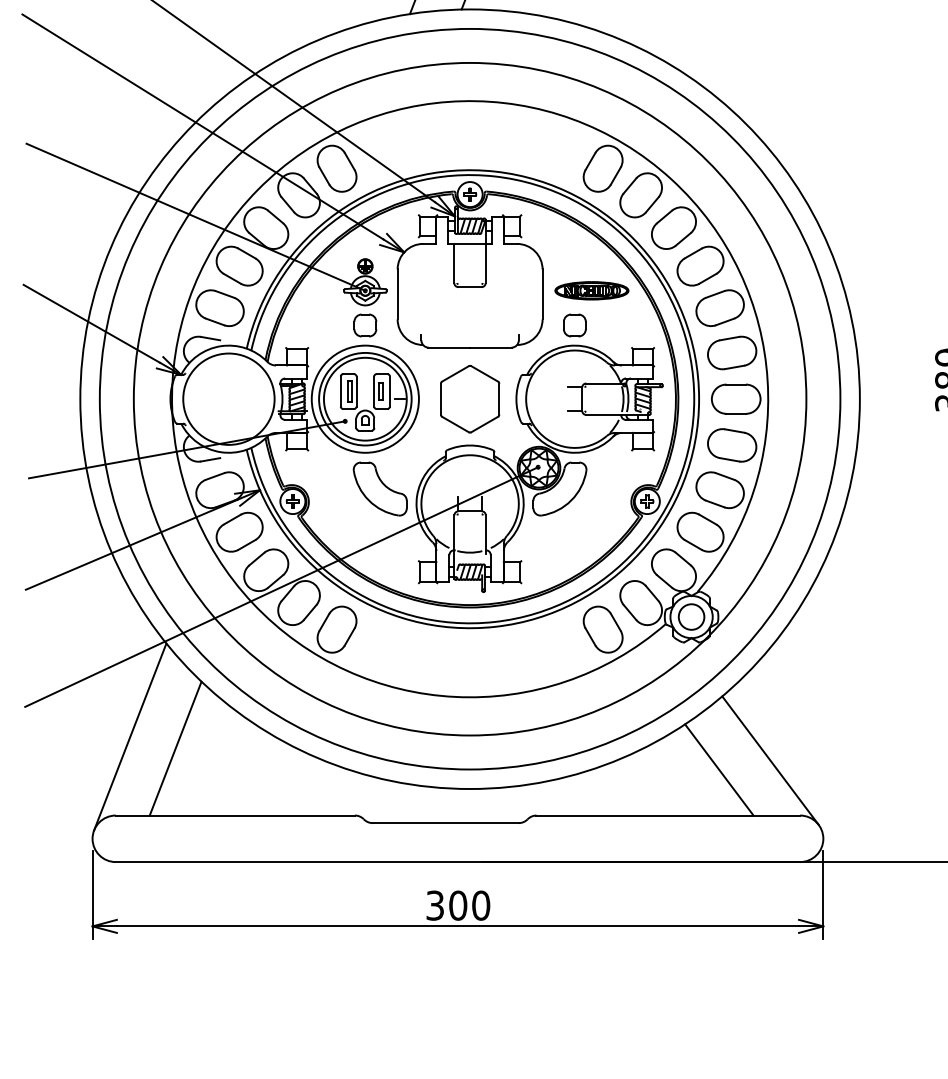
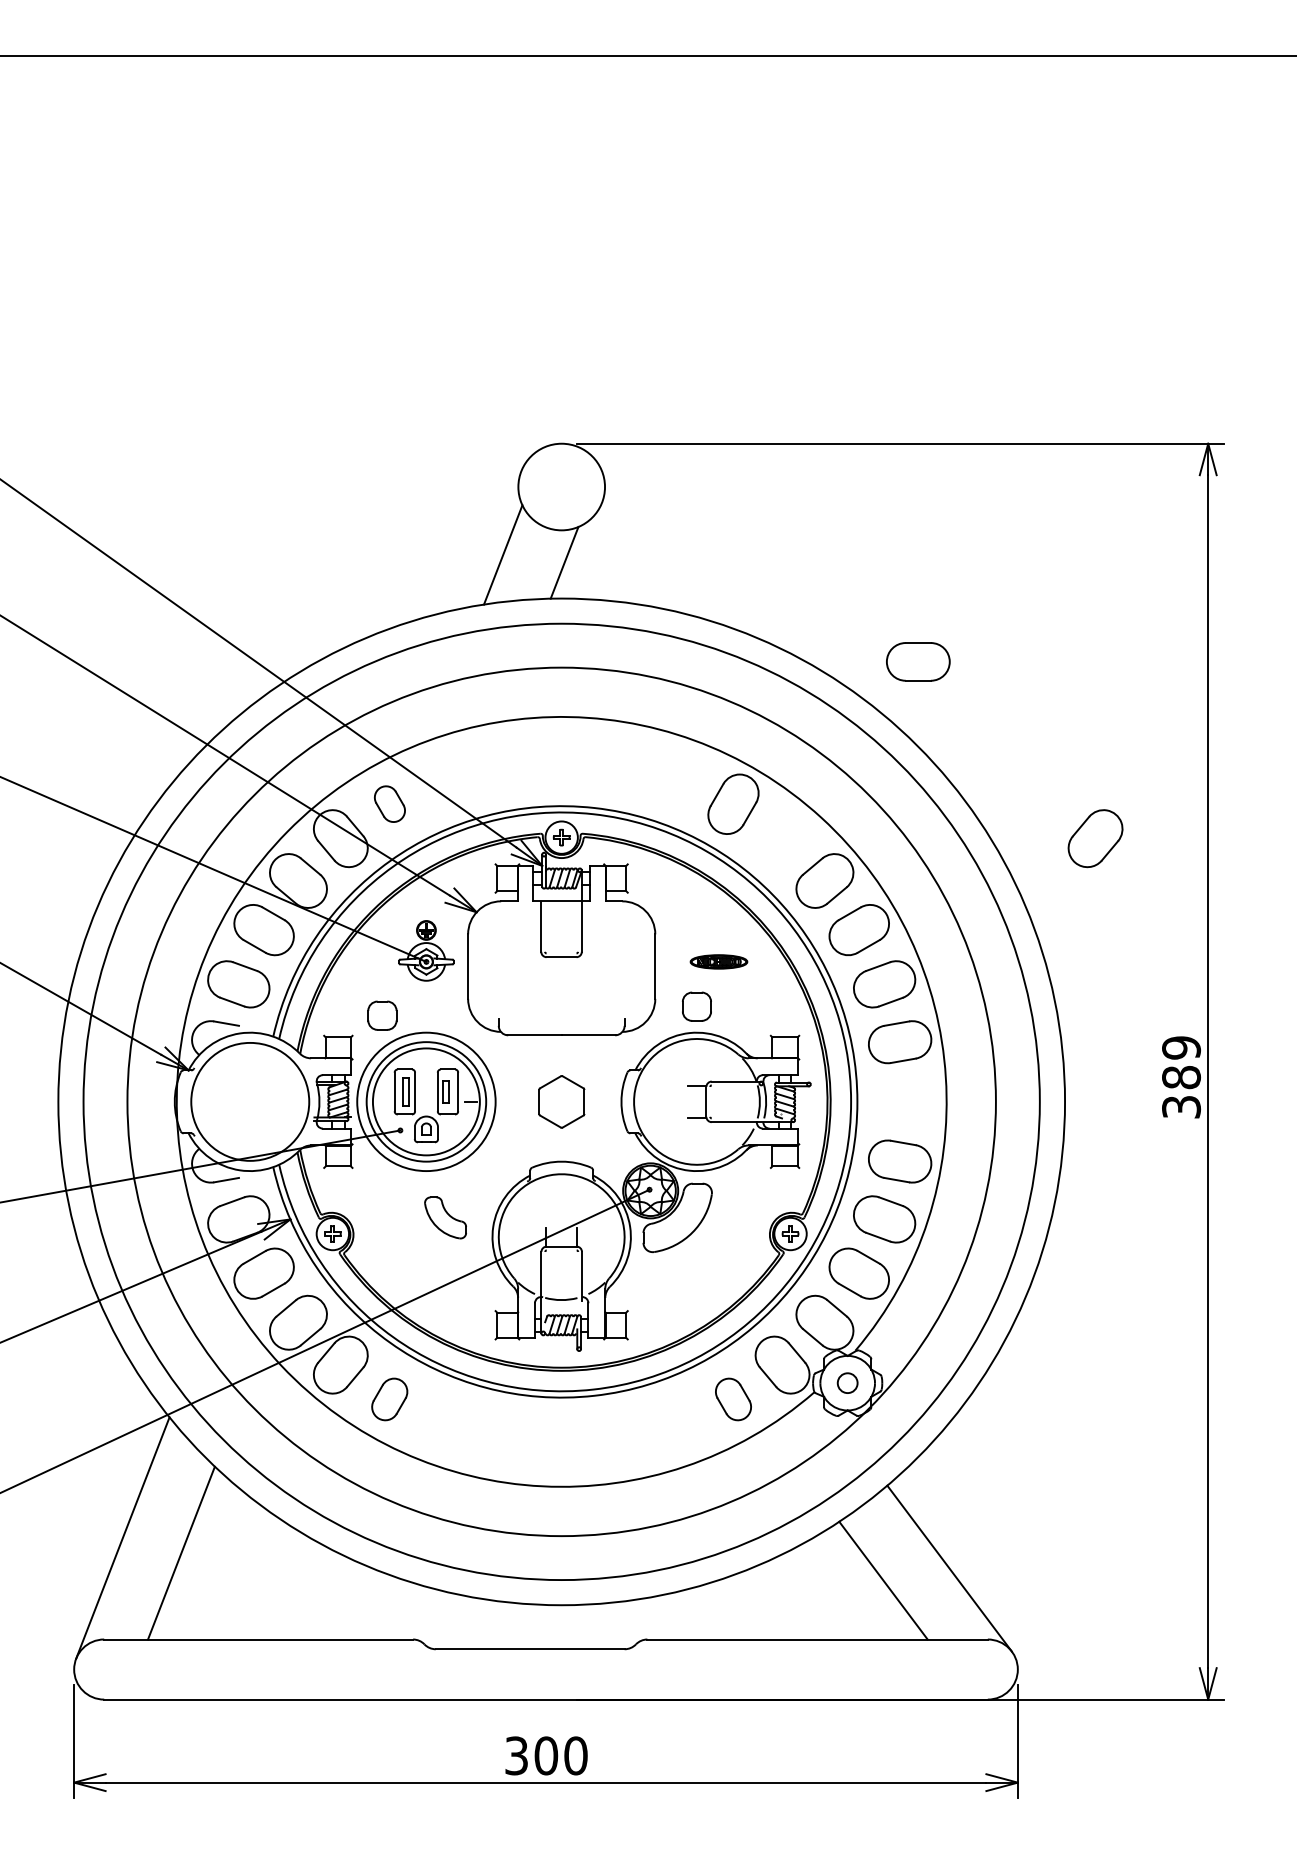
part: (336, 168) -> (389, 803), size x0.6
part: (641, 195) -> (1095, 838), moved
part: (591, 290) -> (718, 961), size x0.6
part: (365, 325) -> (382, 1015), moved
part: (469, 398) -> (561, 1101), size x0.6
part: (736, 398) -> (918, 661), moved
part: (380, 488) -> (445, 1217), size x0.6
circle: (691, 616) -> (847, 1382), size x0.6
part: (336, 629) -> (389, 1399), size x0.7
part: (603, 629) -> (733, 1399), size x0.7

